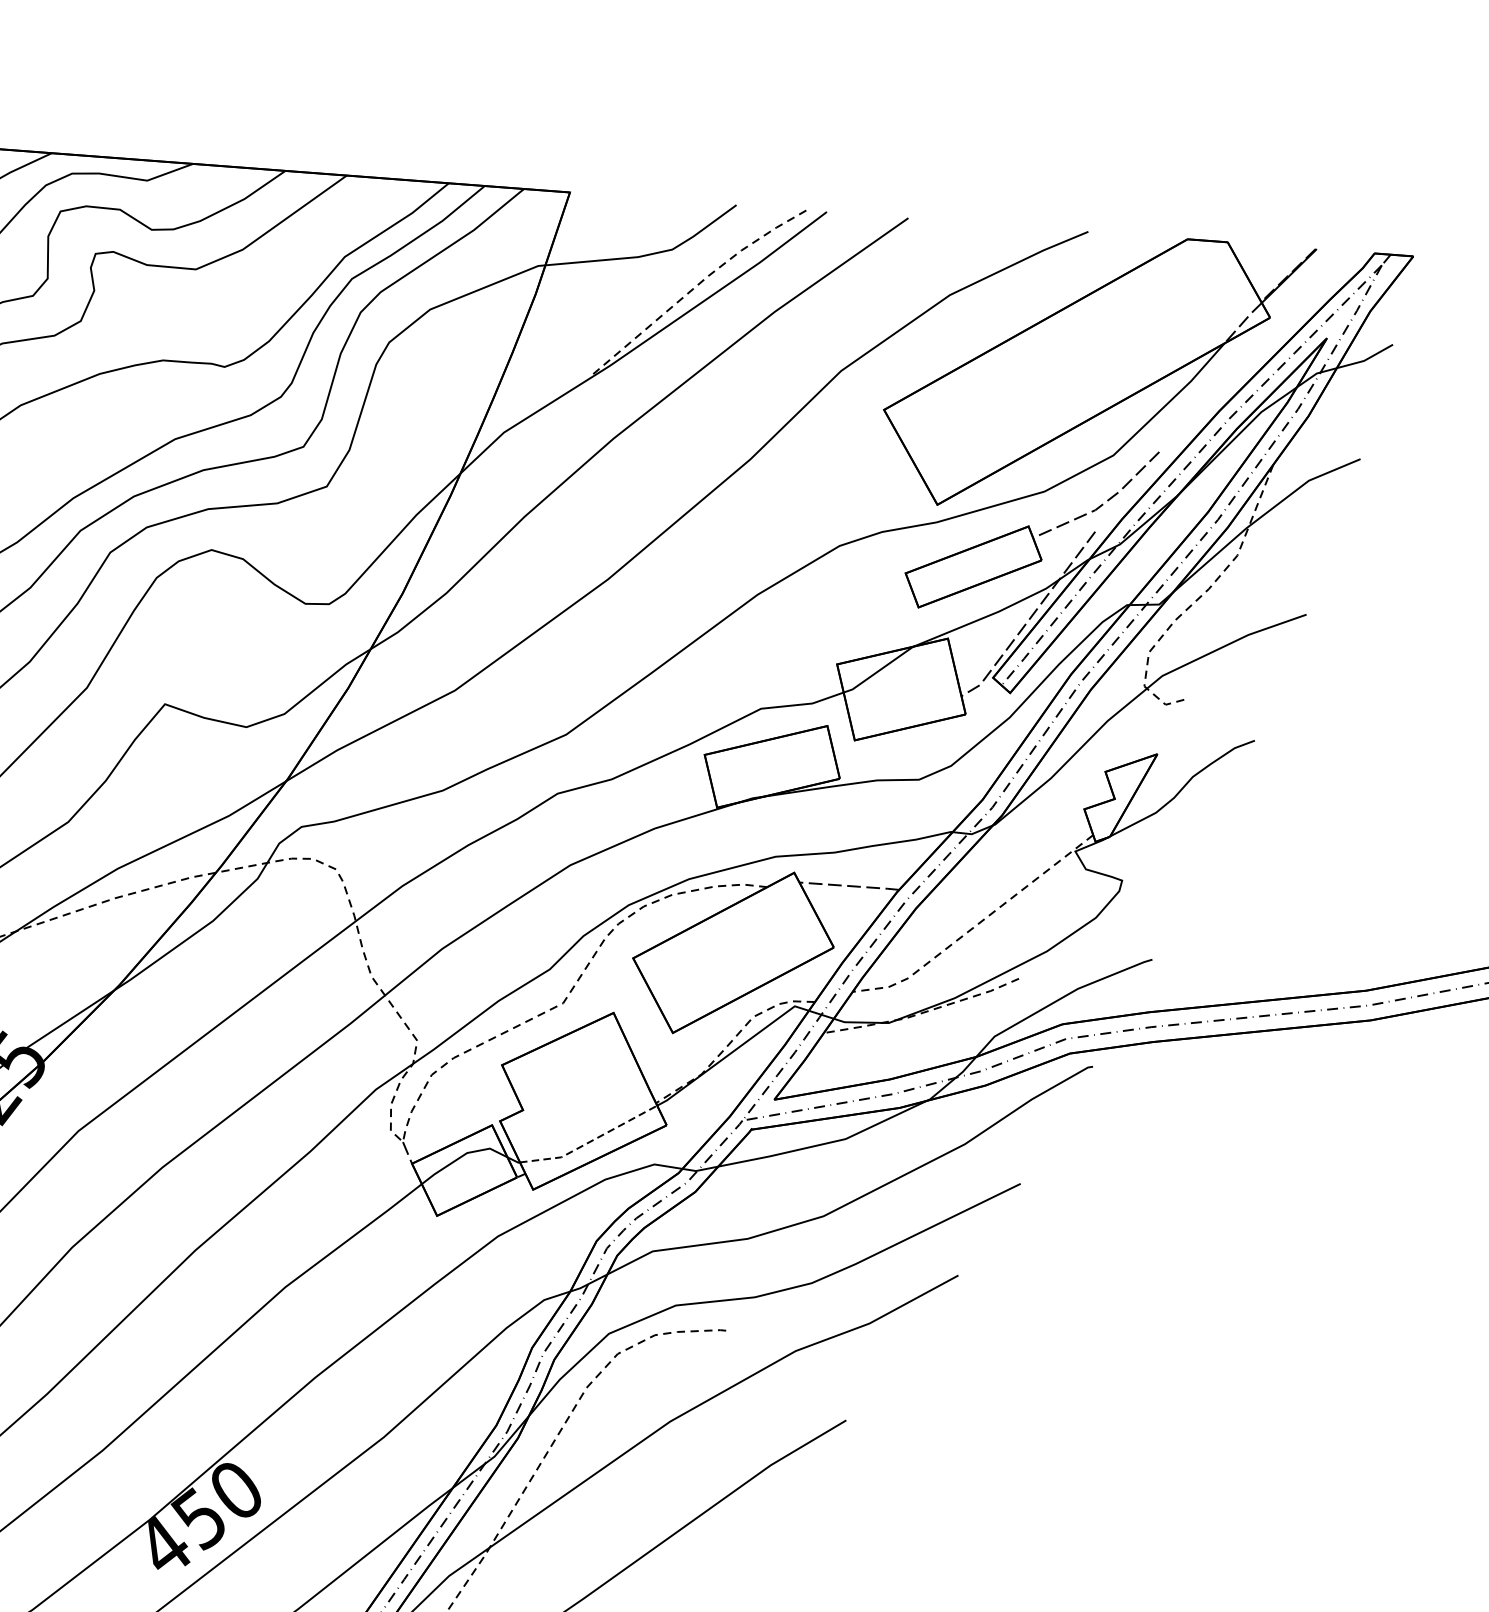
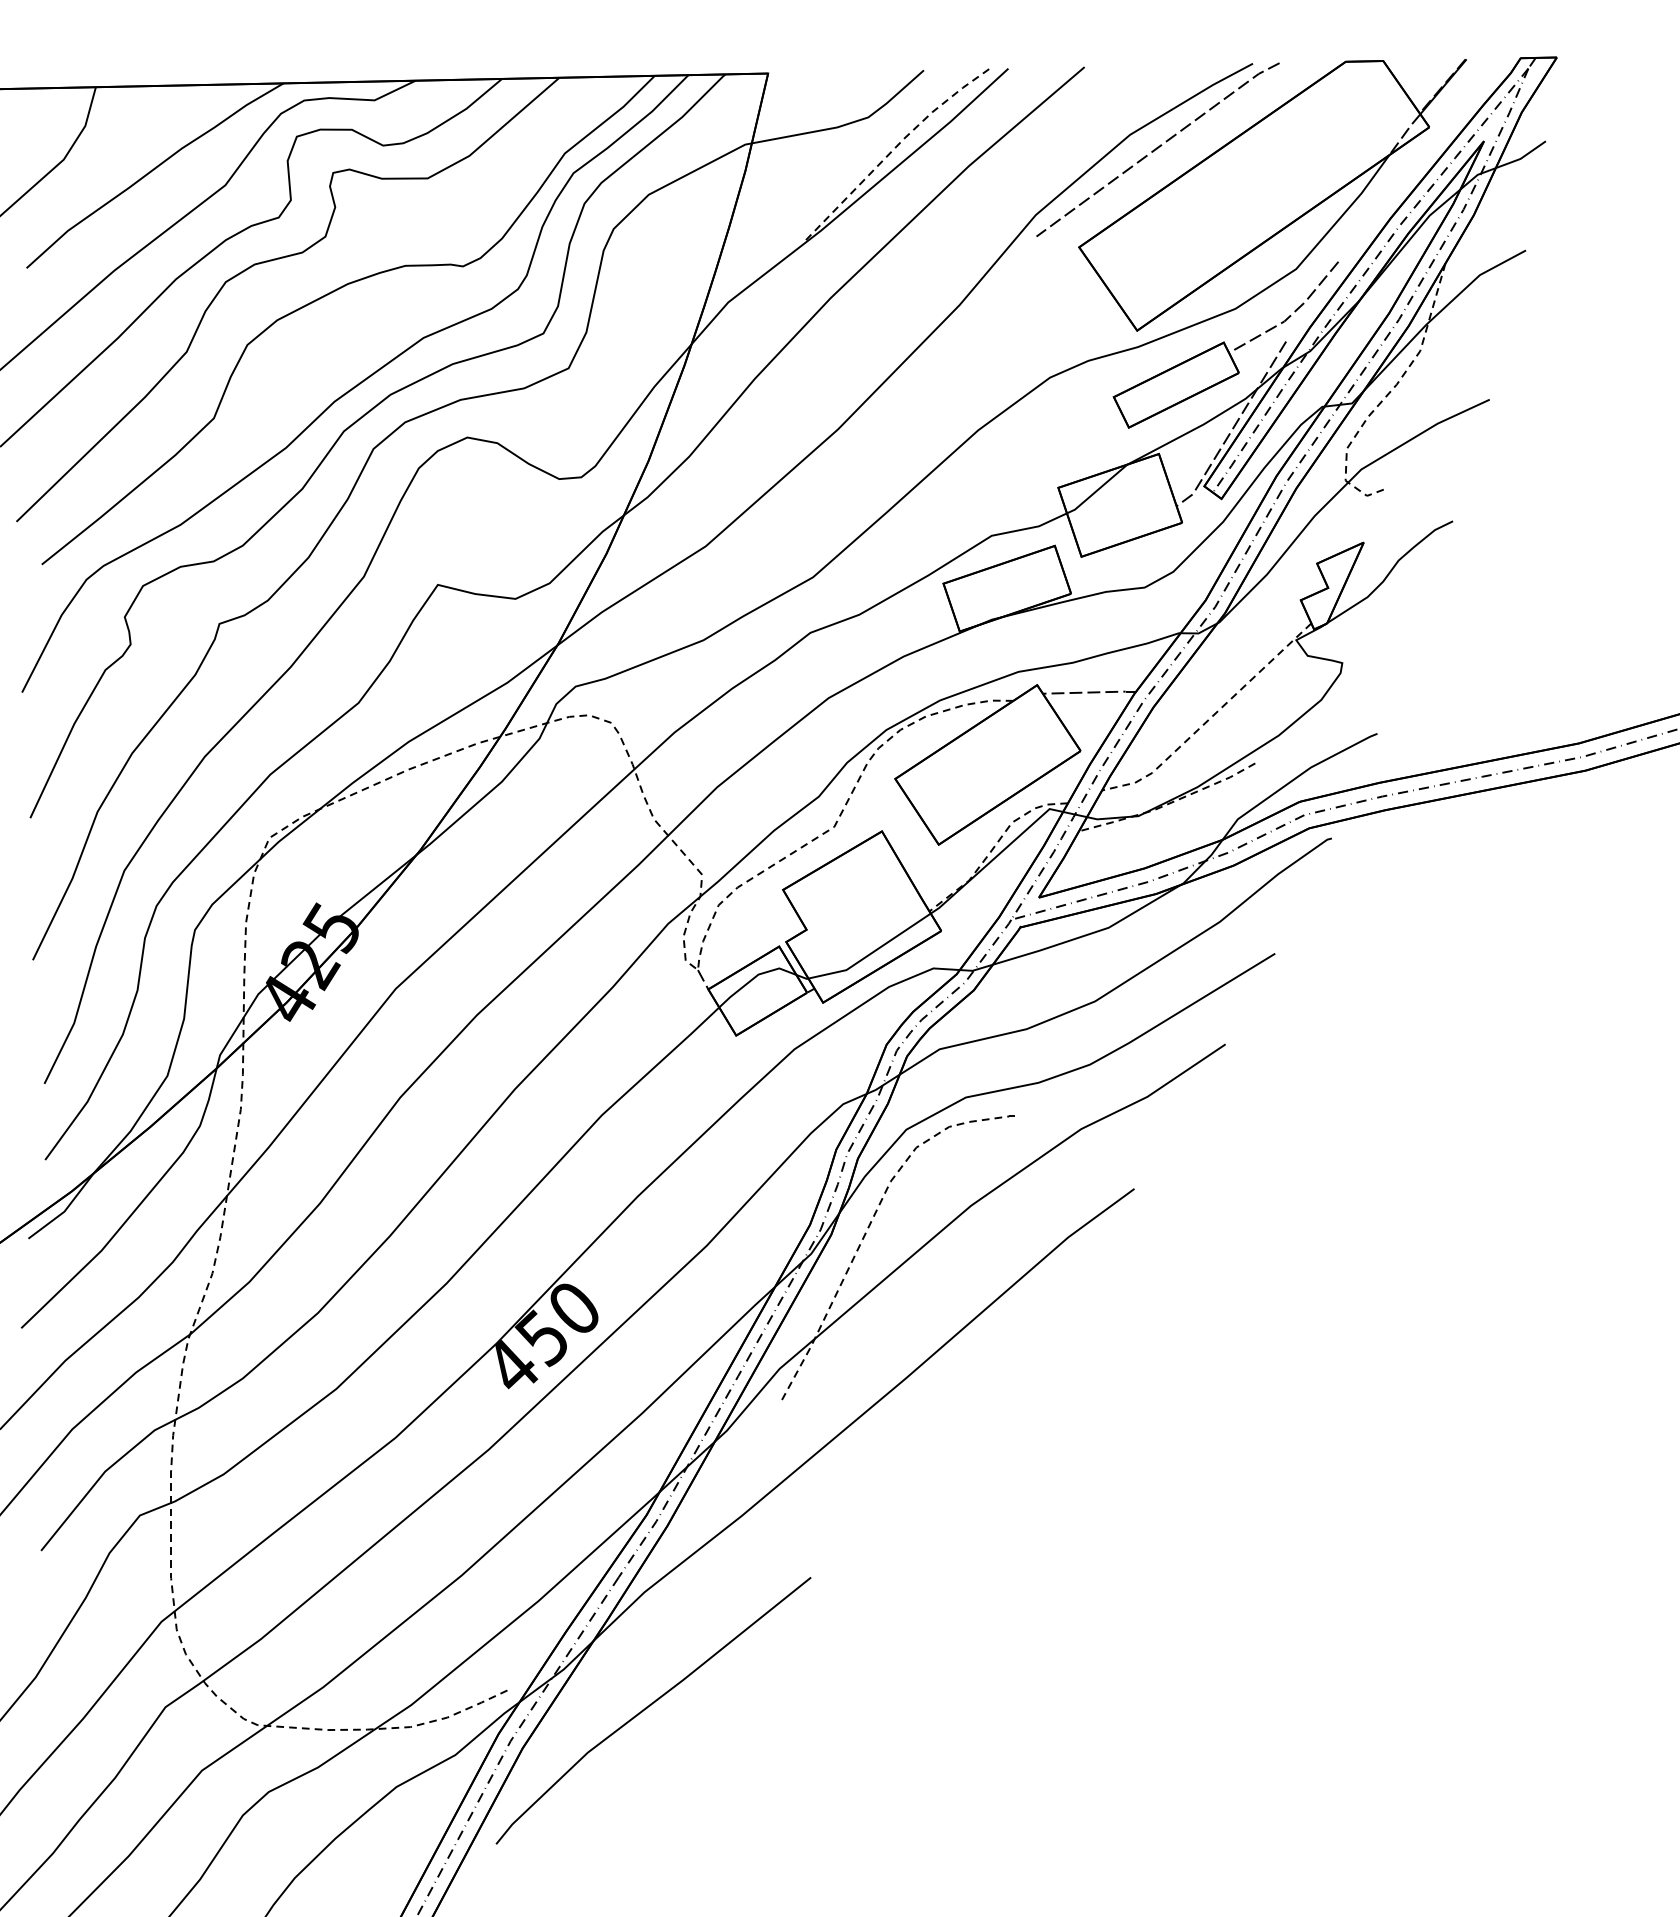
line: (977, 313) -> (1157, 149), added
line: (591, 1141) -> (872, 952), dashed -> solid

